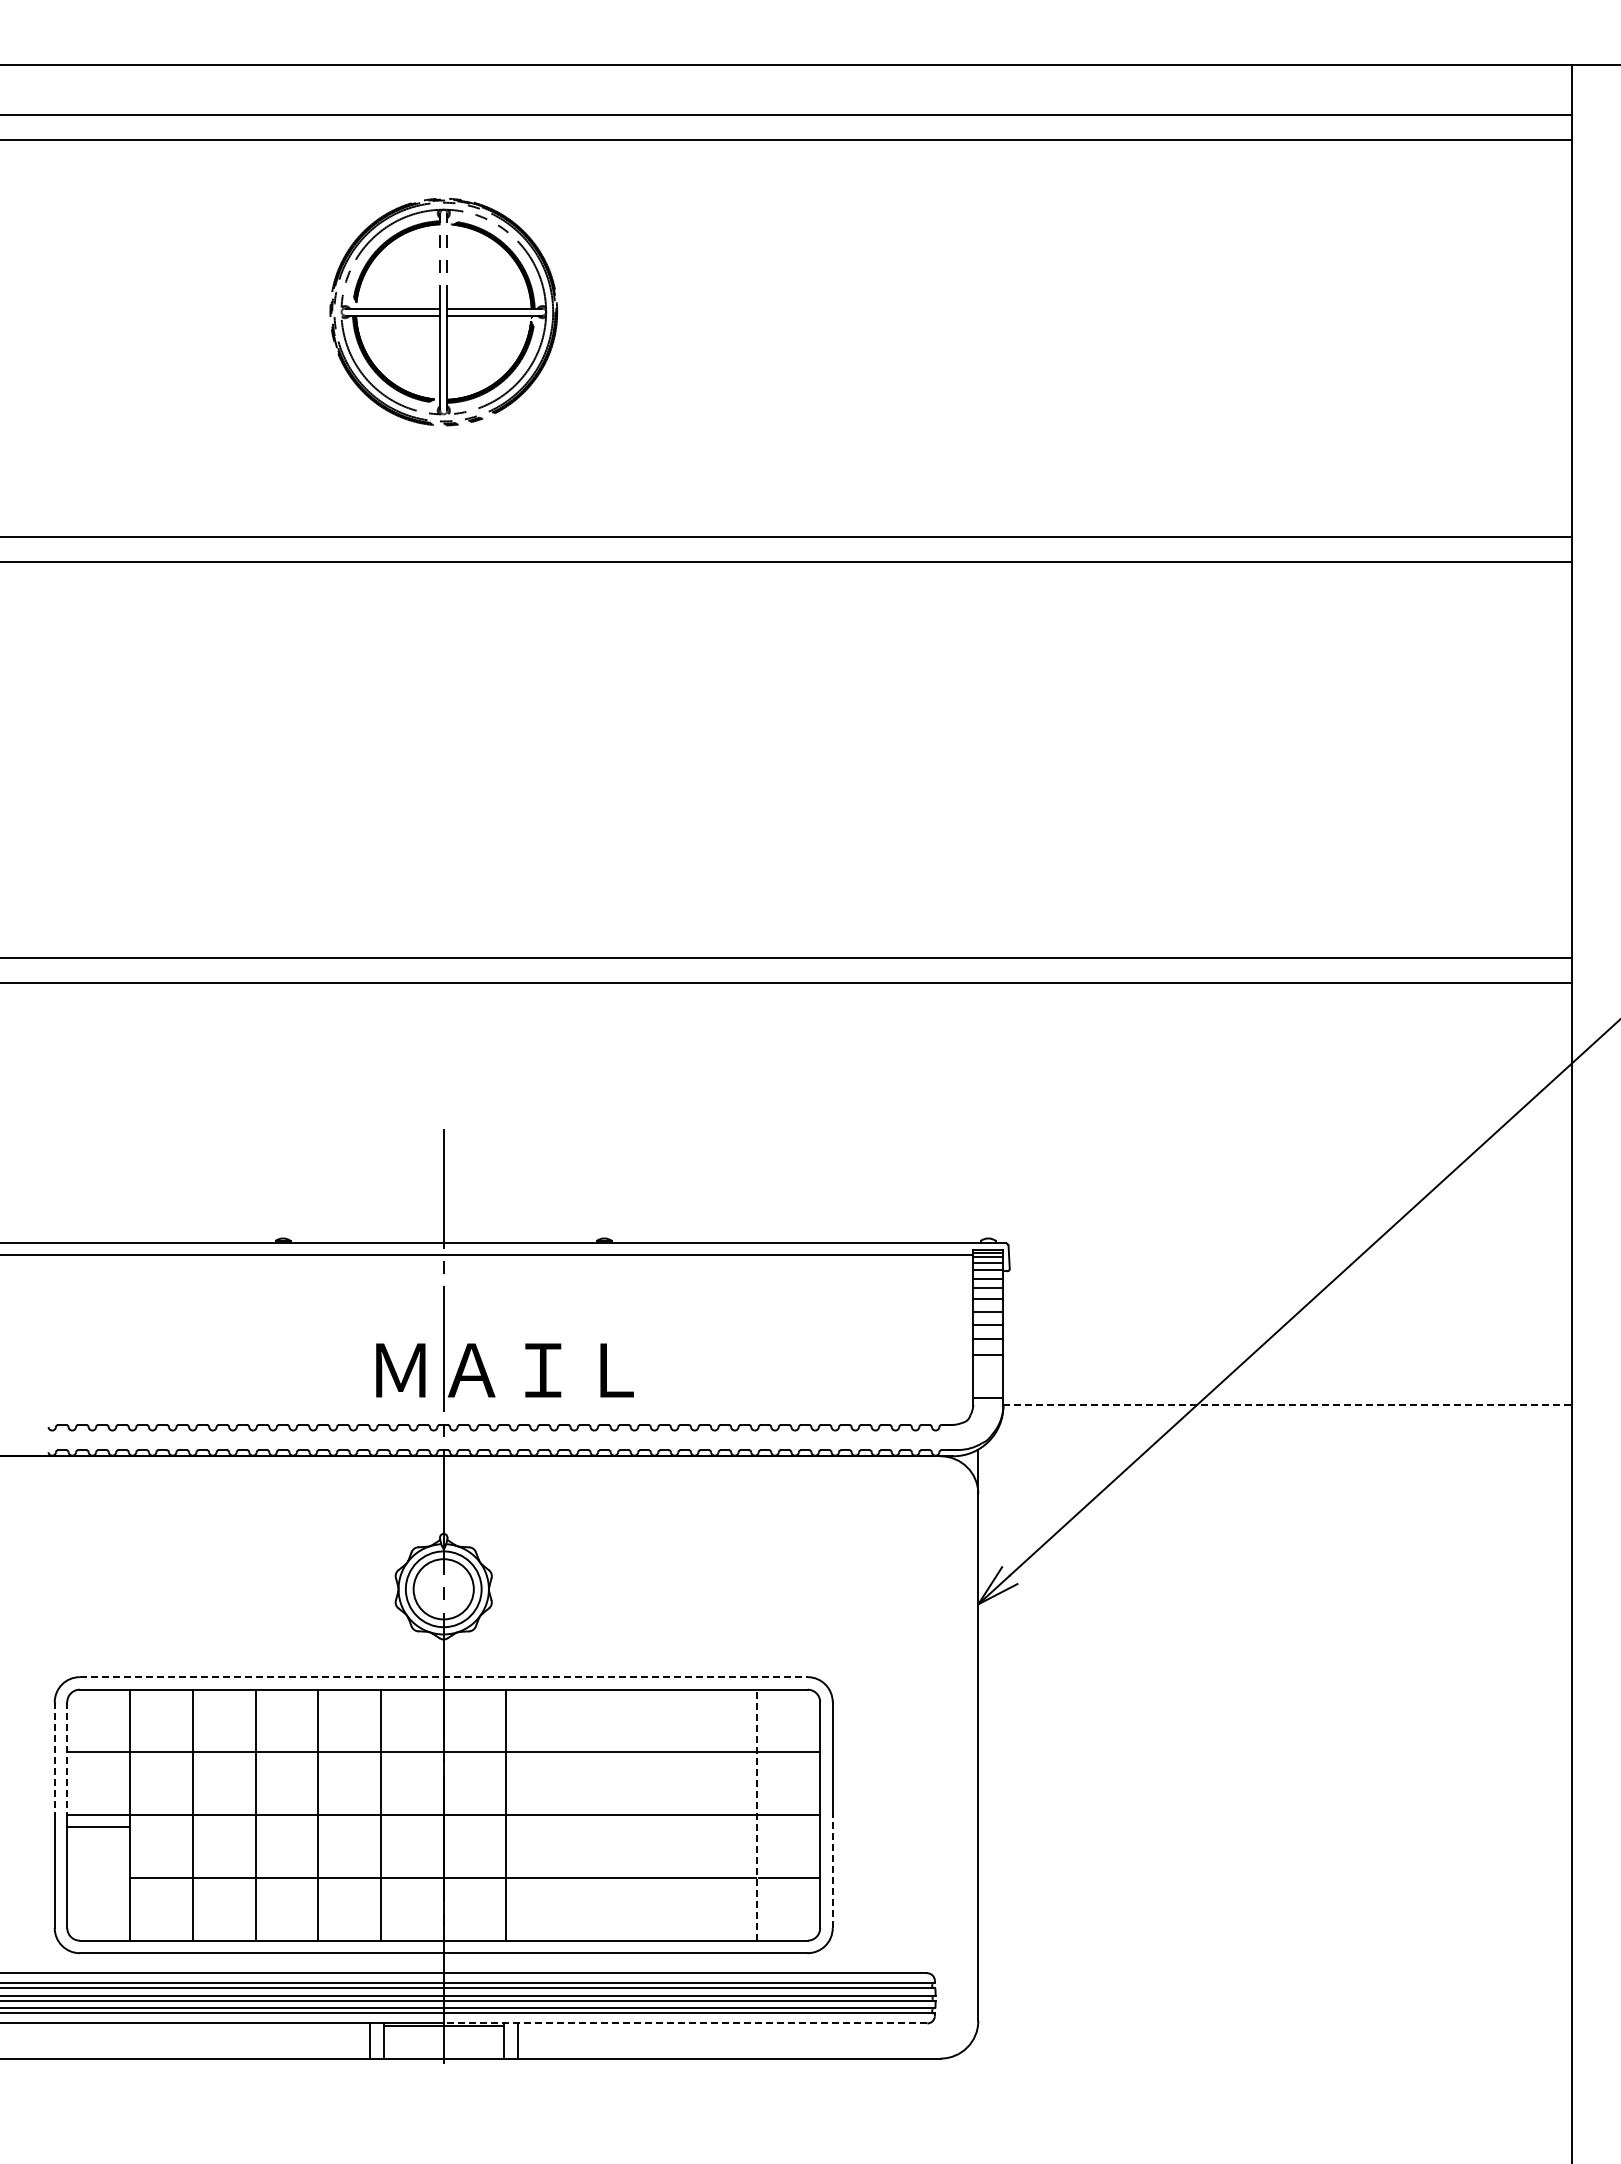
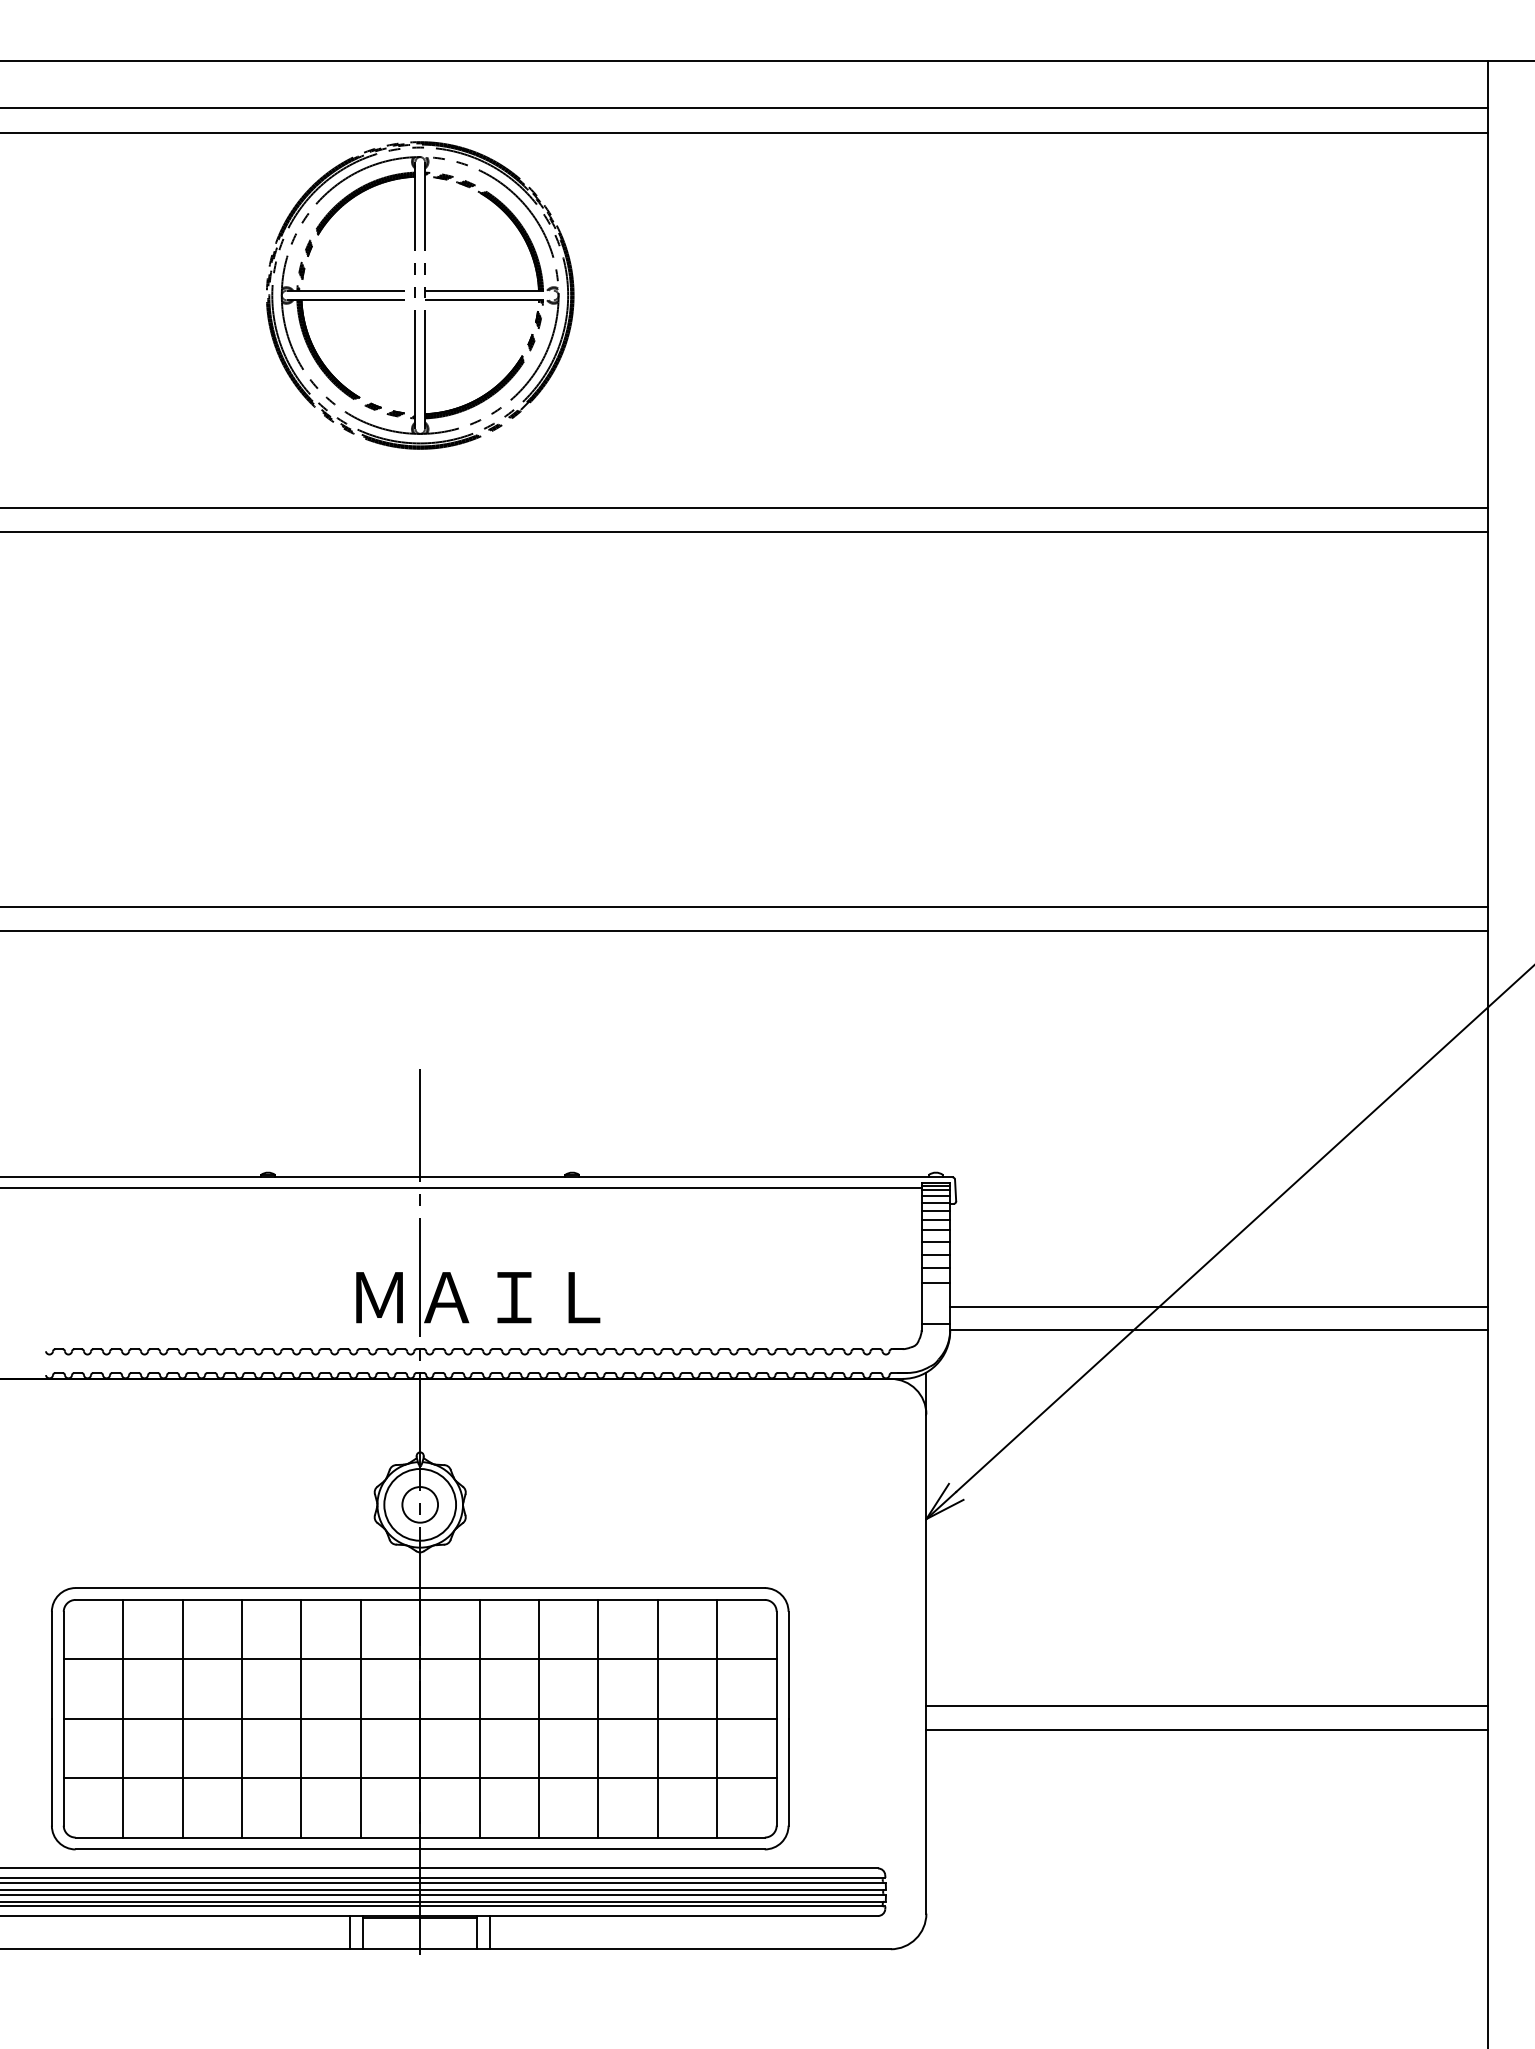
part: (443, 311) -> (419, 294), size x1.43
line: (1287, 1380) -> (1219, 1307), added
line: (1288, 1405) -> (1220, 1330), dashed -> solid
circle: (443, 1589) -> (419, 1505), size x0.62
line: (443, 1677) -> (419, 1588), dashed -> solid
line: (54, 1759) -> (51, 1666), dashed -> solid
line: (67, 1759) -> (63, 1666), dashed -> solid
line: (1274, 1801) -> (1206, 1705), added
line: (569, 1814) -> (539, 1718), added
line: (631, 1814) -> (598, 1718), added
line: (694, 1814) -> (657, 1718), added
line: (757, 1814) -> (717, 1718), dashed -> solid
line: (97, 1826) -> (92, 1777), moved
line: (1274, 1826) -> (1206, 1729), added
line: (832, 1871) -> (788, 1772), dashed -> solid
line: (685, 2023) -> (649, 1916), dashed -> solid

